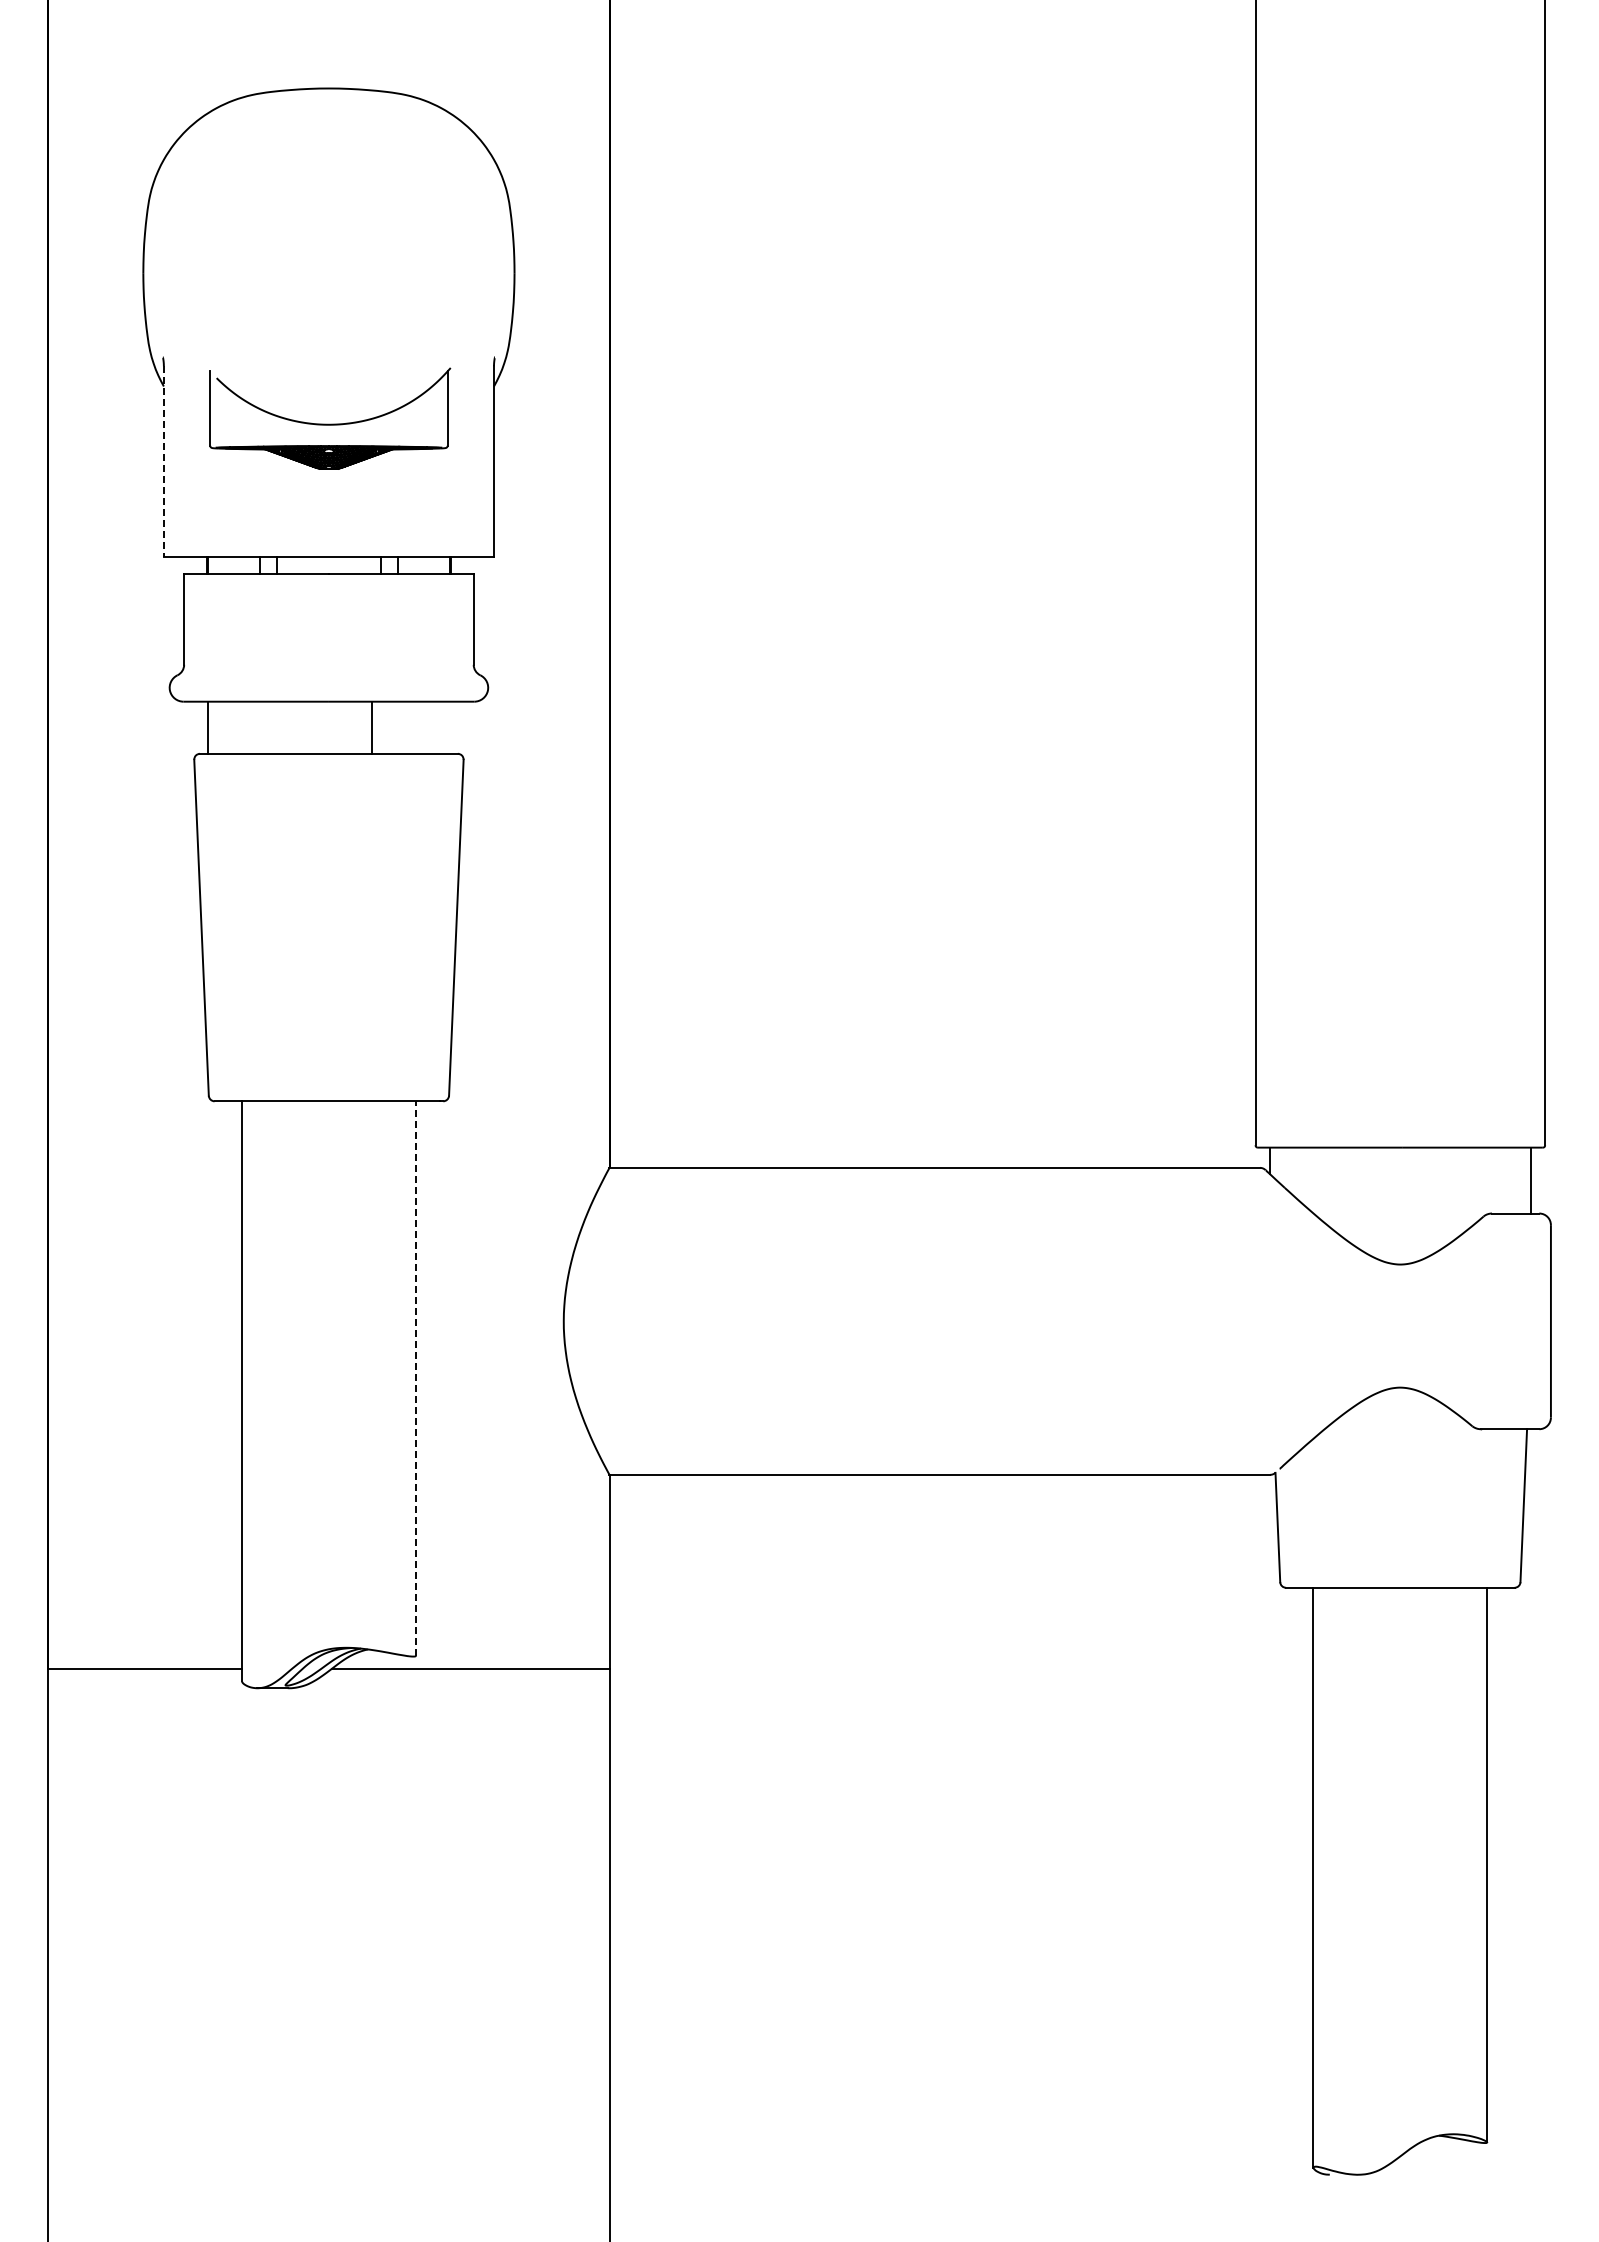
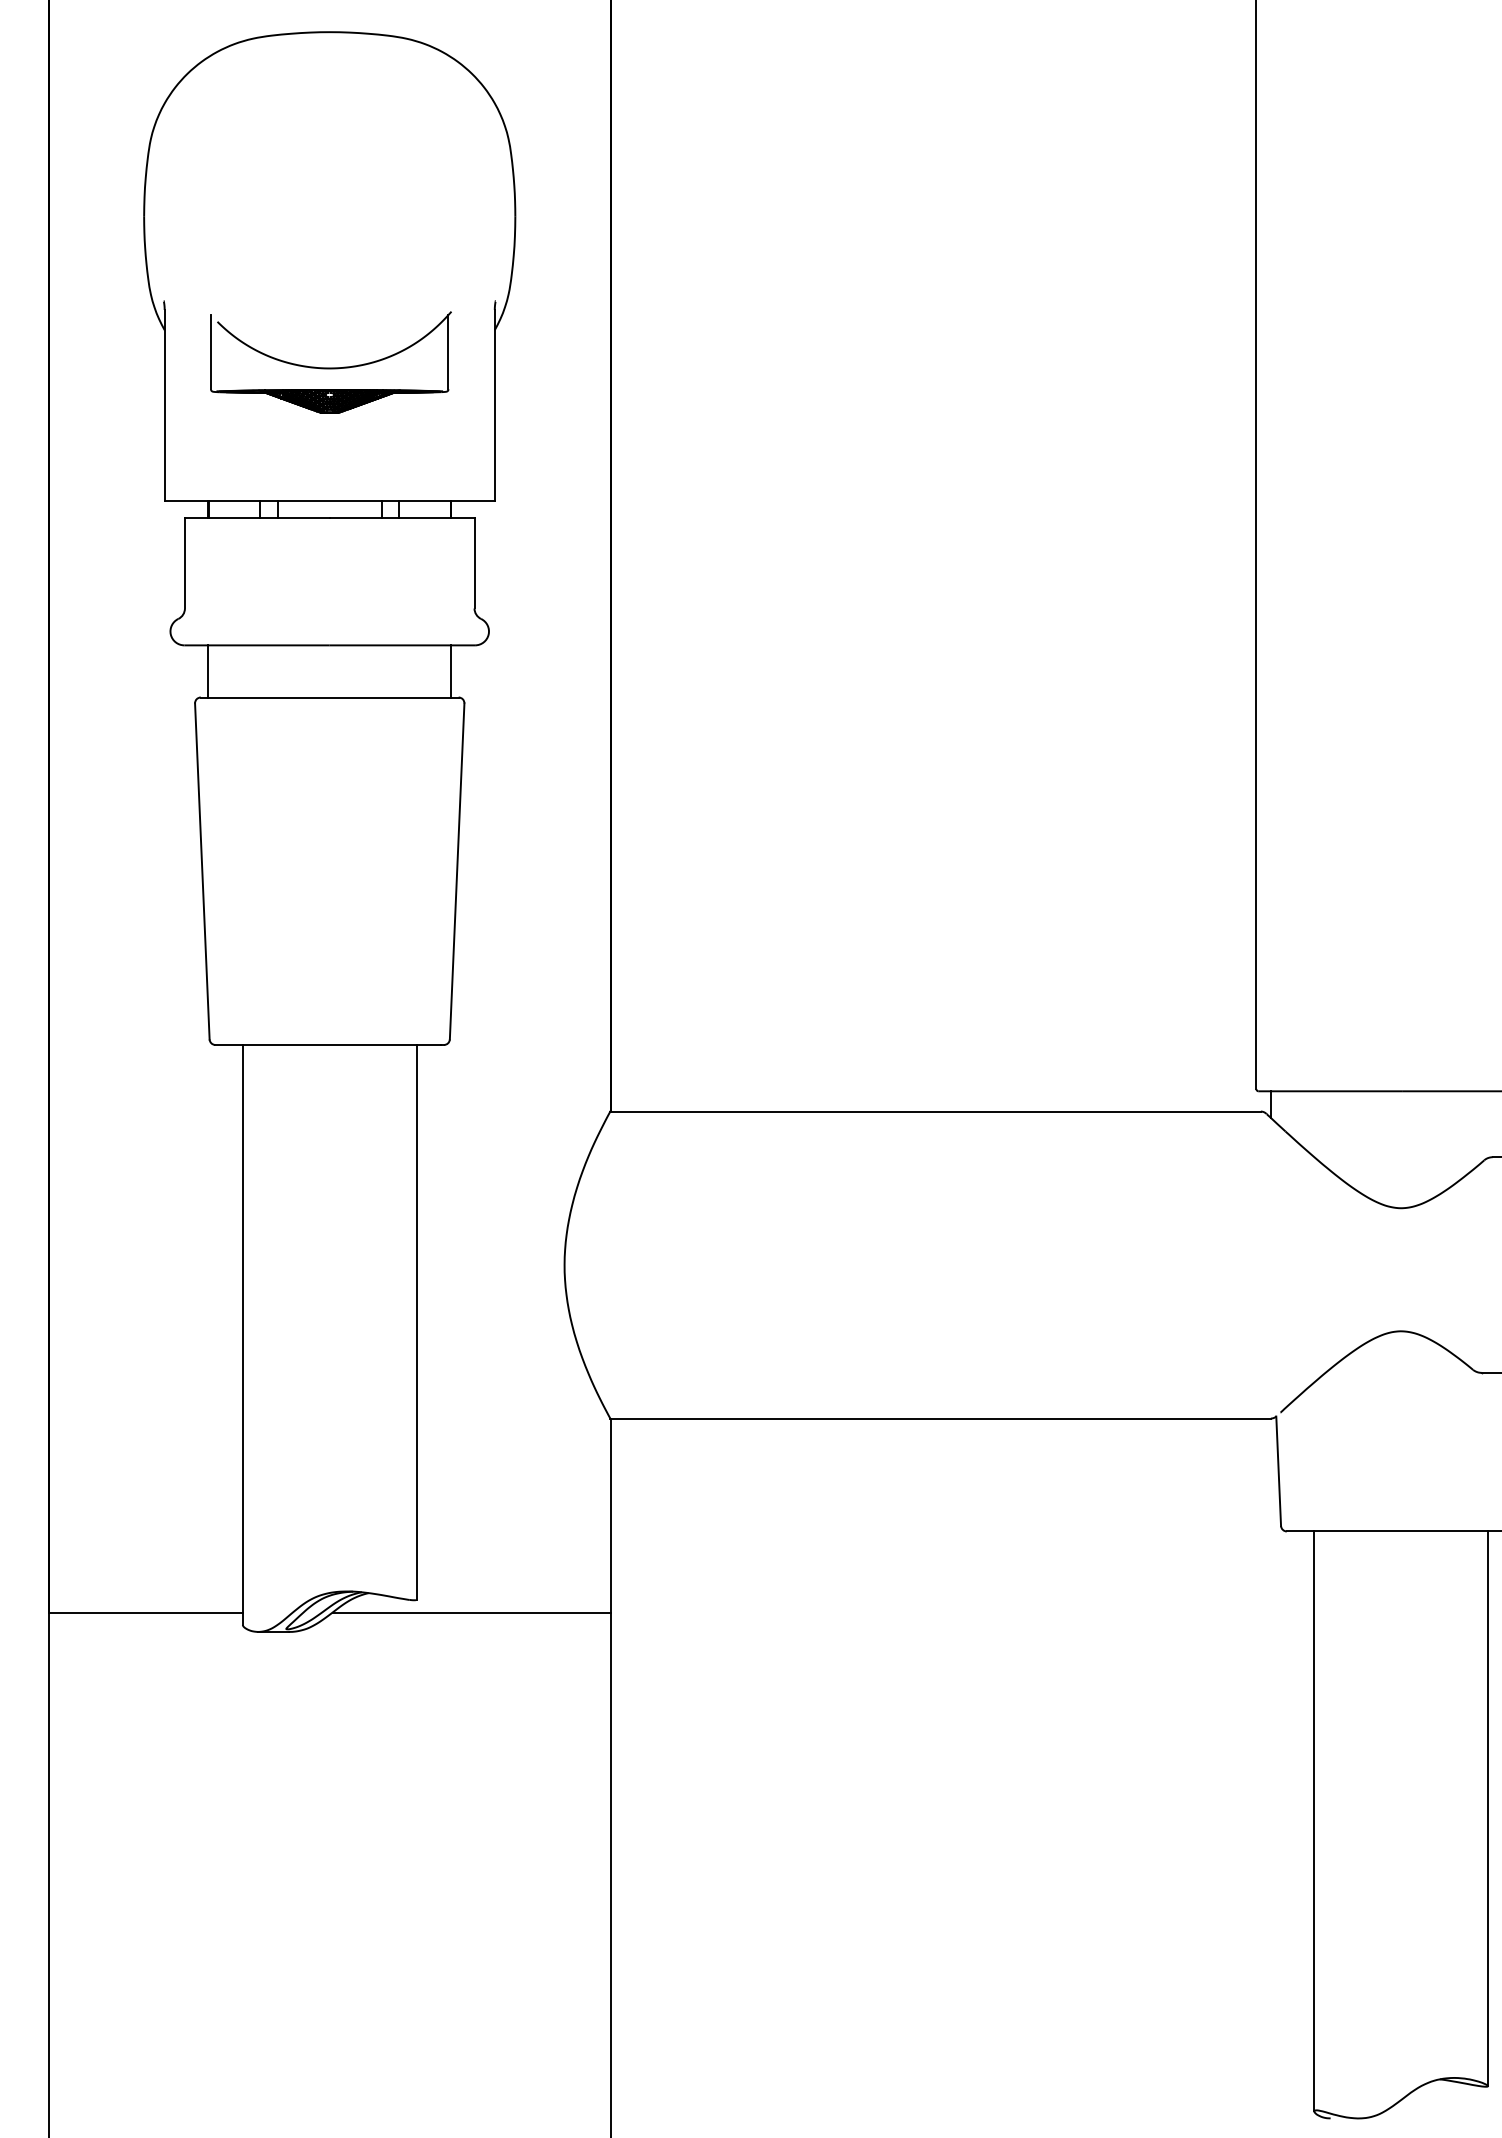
line: (163, 462) -> (164, 406), dashed -> solid
line: (372, 727) -> (451, 671), moved
line: (415, 1378) -> (416, 1322), dashed -> solid

